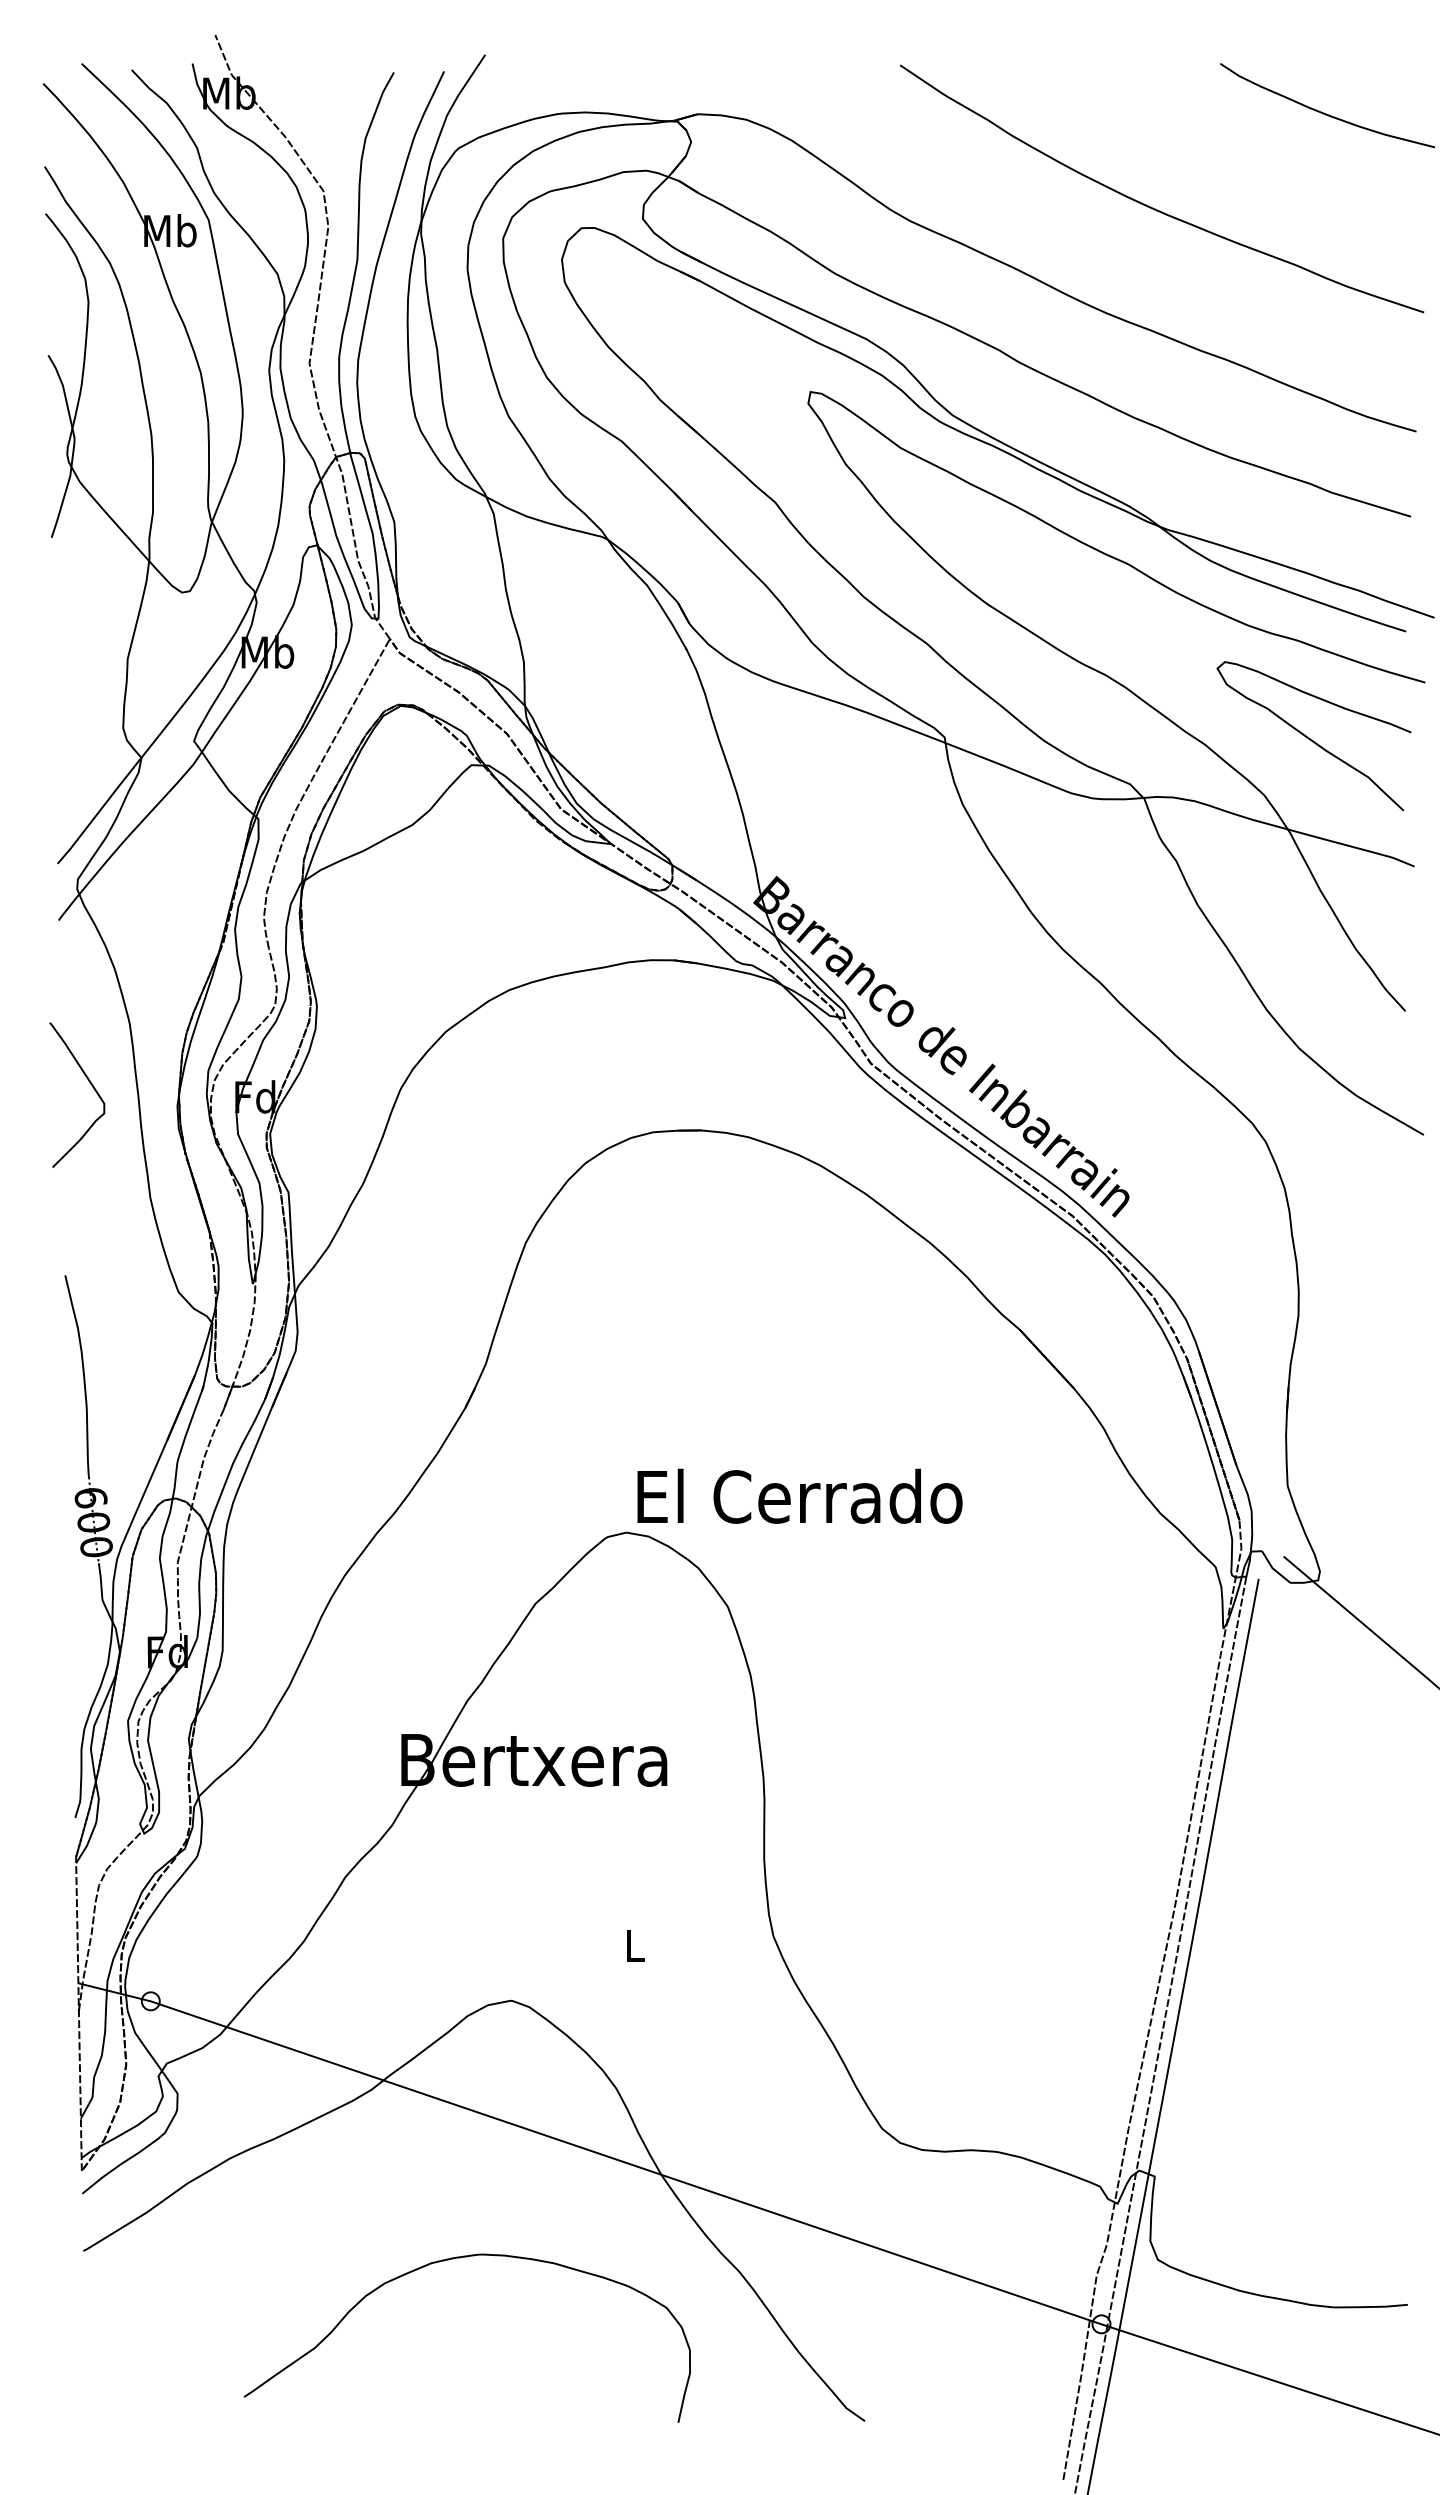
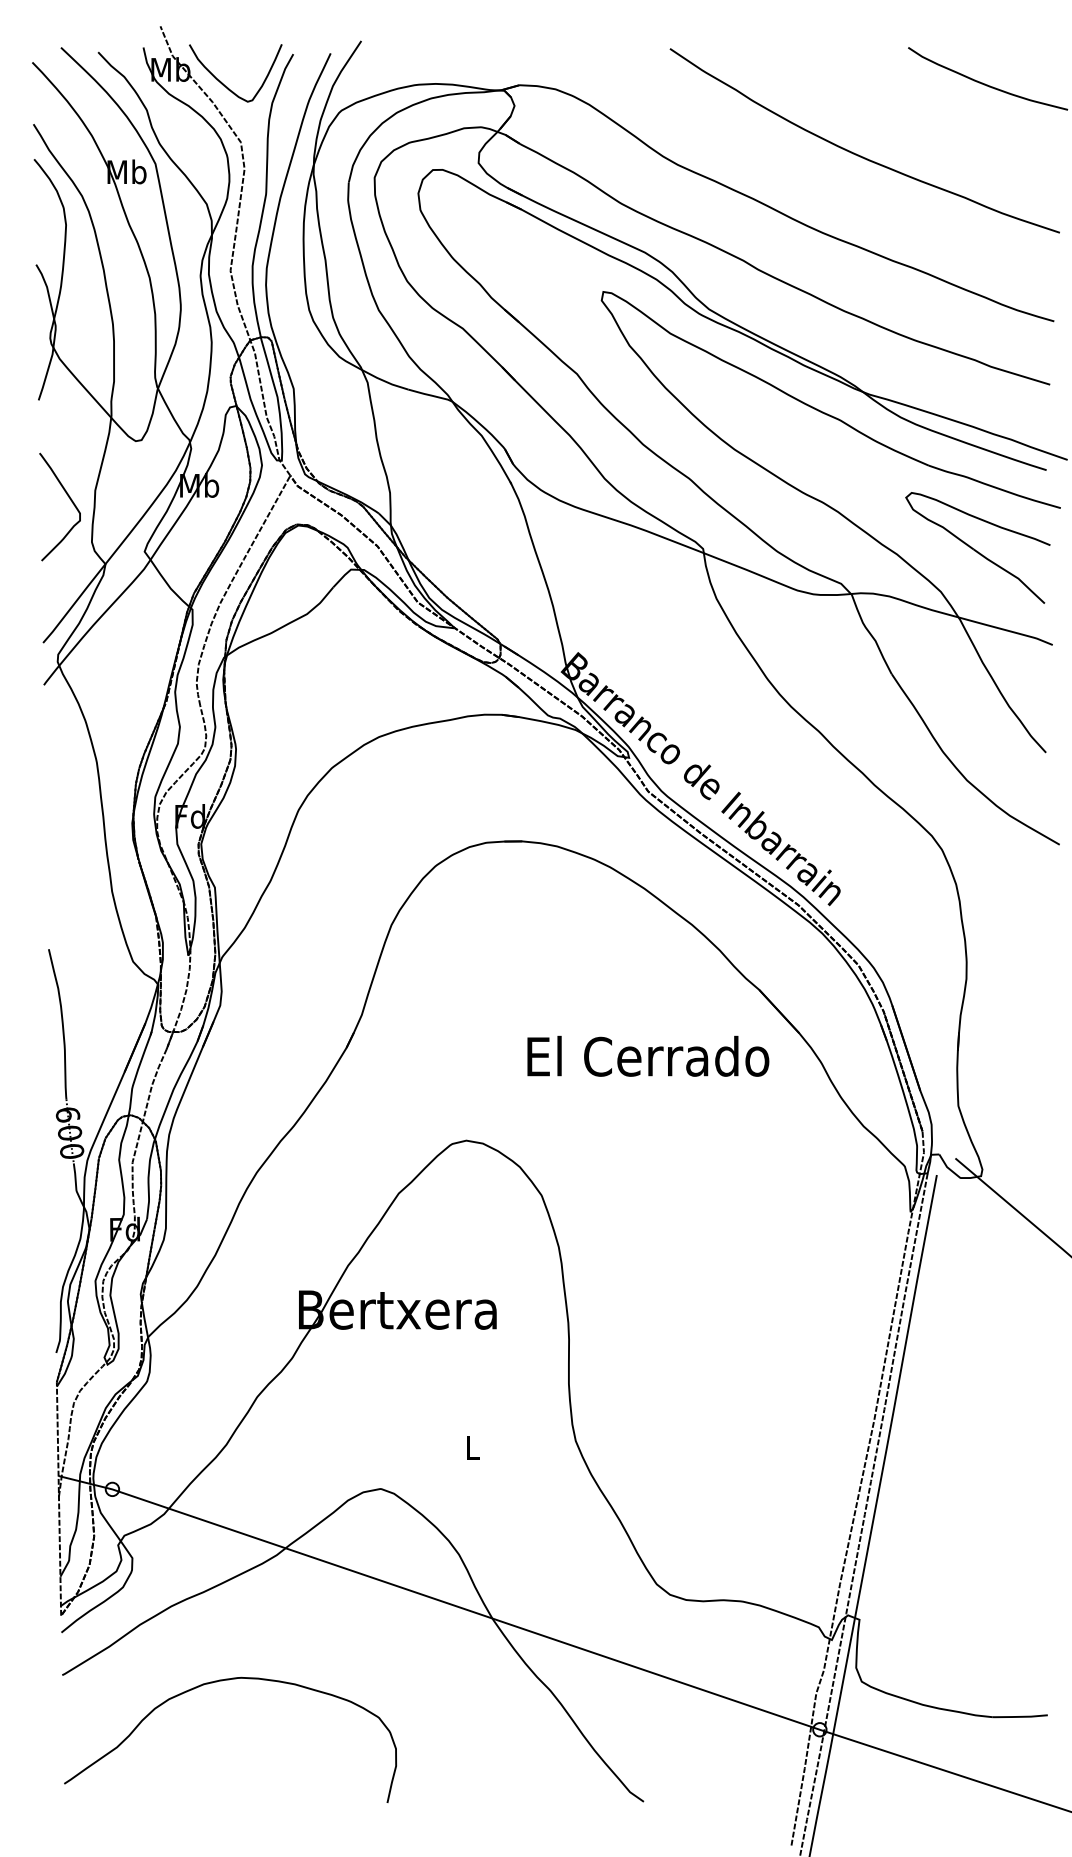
curve: (301, 113) -> (224, 84), added
curve: (90, 1084) -> (69, 499), moved
text: (799, 1495) -> (647, 1055), moved
curve: (453, 2259) -> (220, 1681), moved

